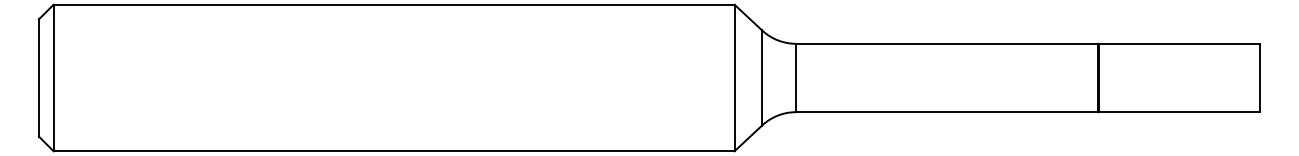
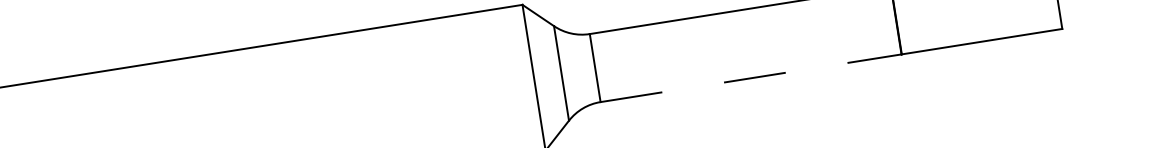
line: (947, 112) -> (751, 78), solid -> dashed

